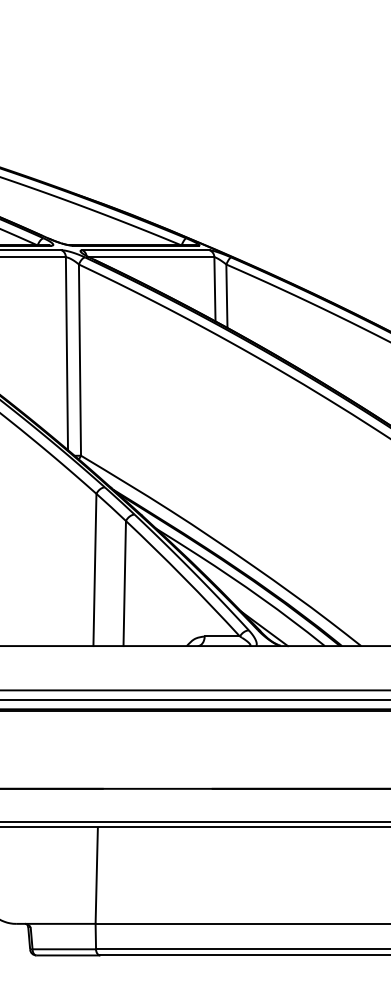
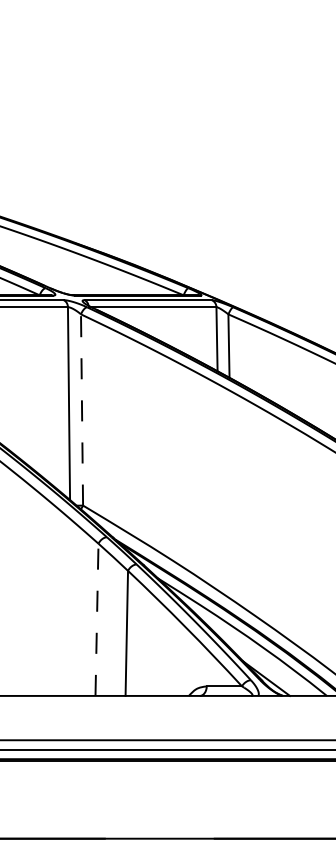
line: (79, 360) -> (81, 410), solid -> dashed
line: (94, 569) -> (96, 619), solid -> dashed

